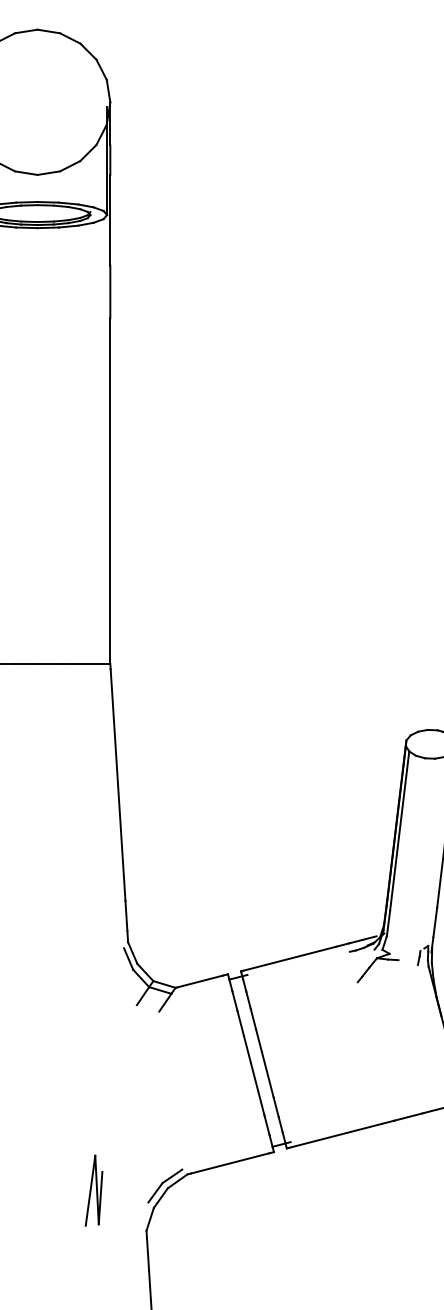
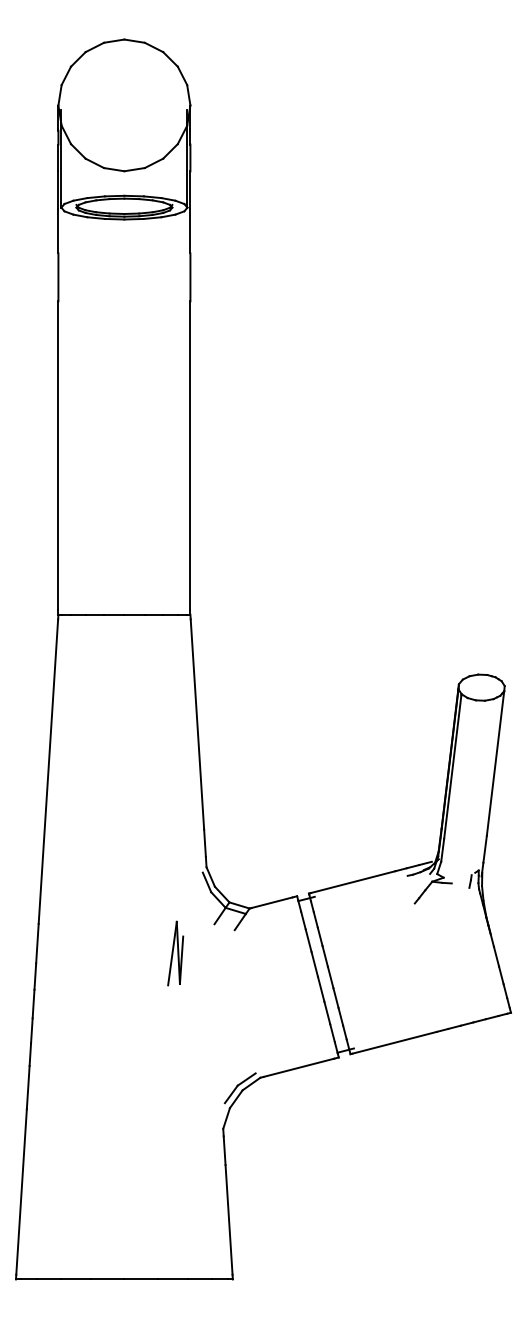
part: (93, 1190) -> (175, 953), moved

